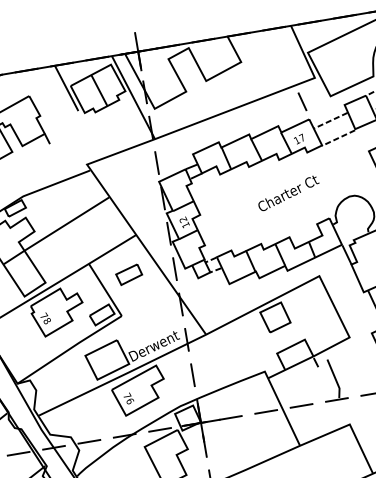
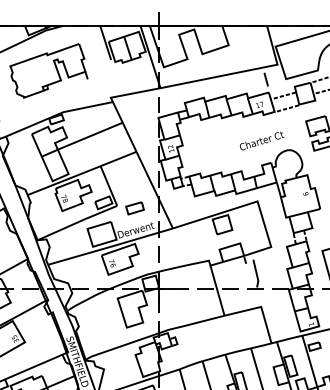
text: (289, 192) -> (262, 140), moved
part: (128, 275) -> (134, 208), moved

